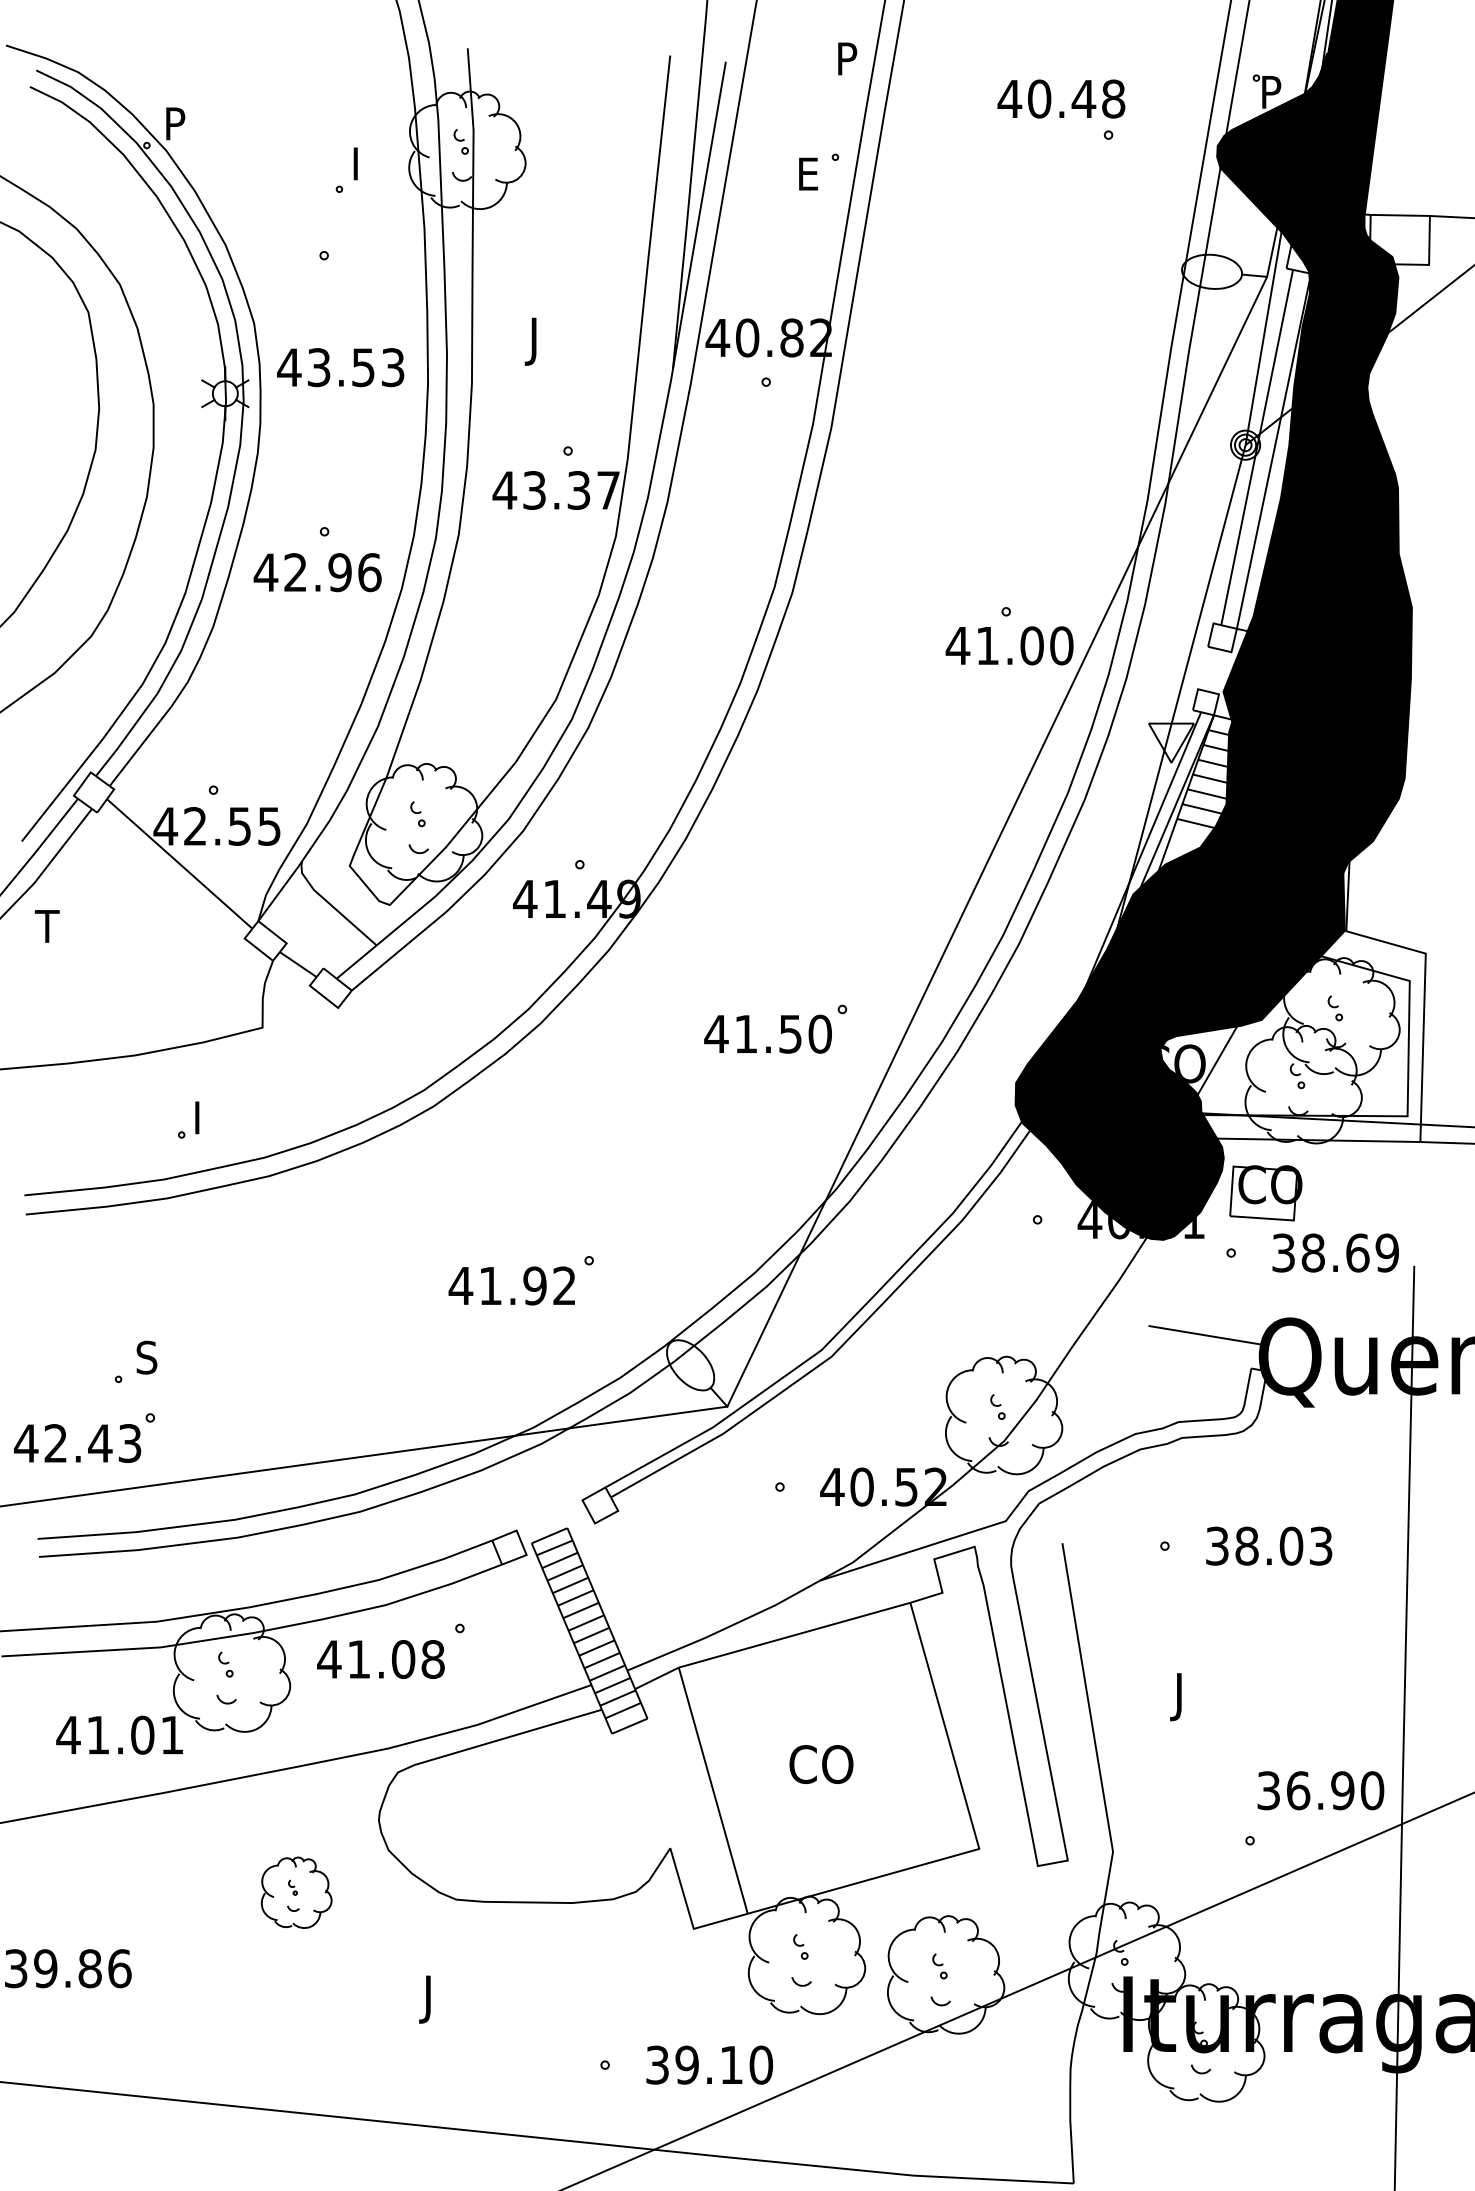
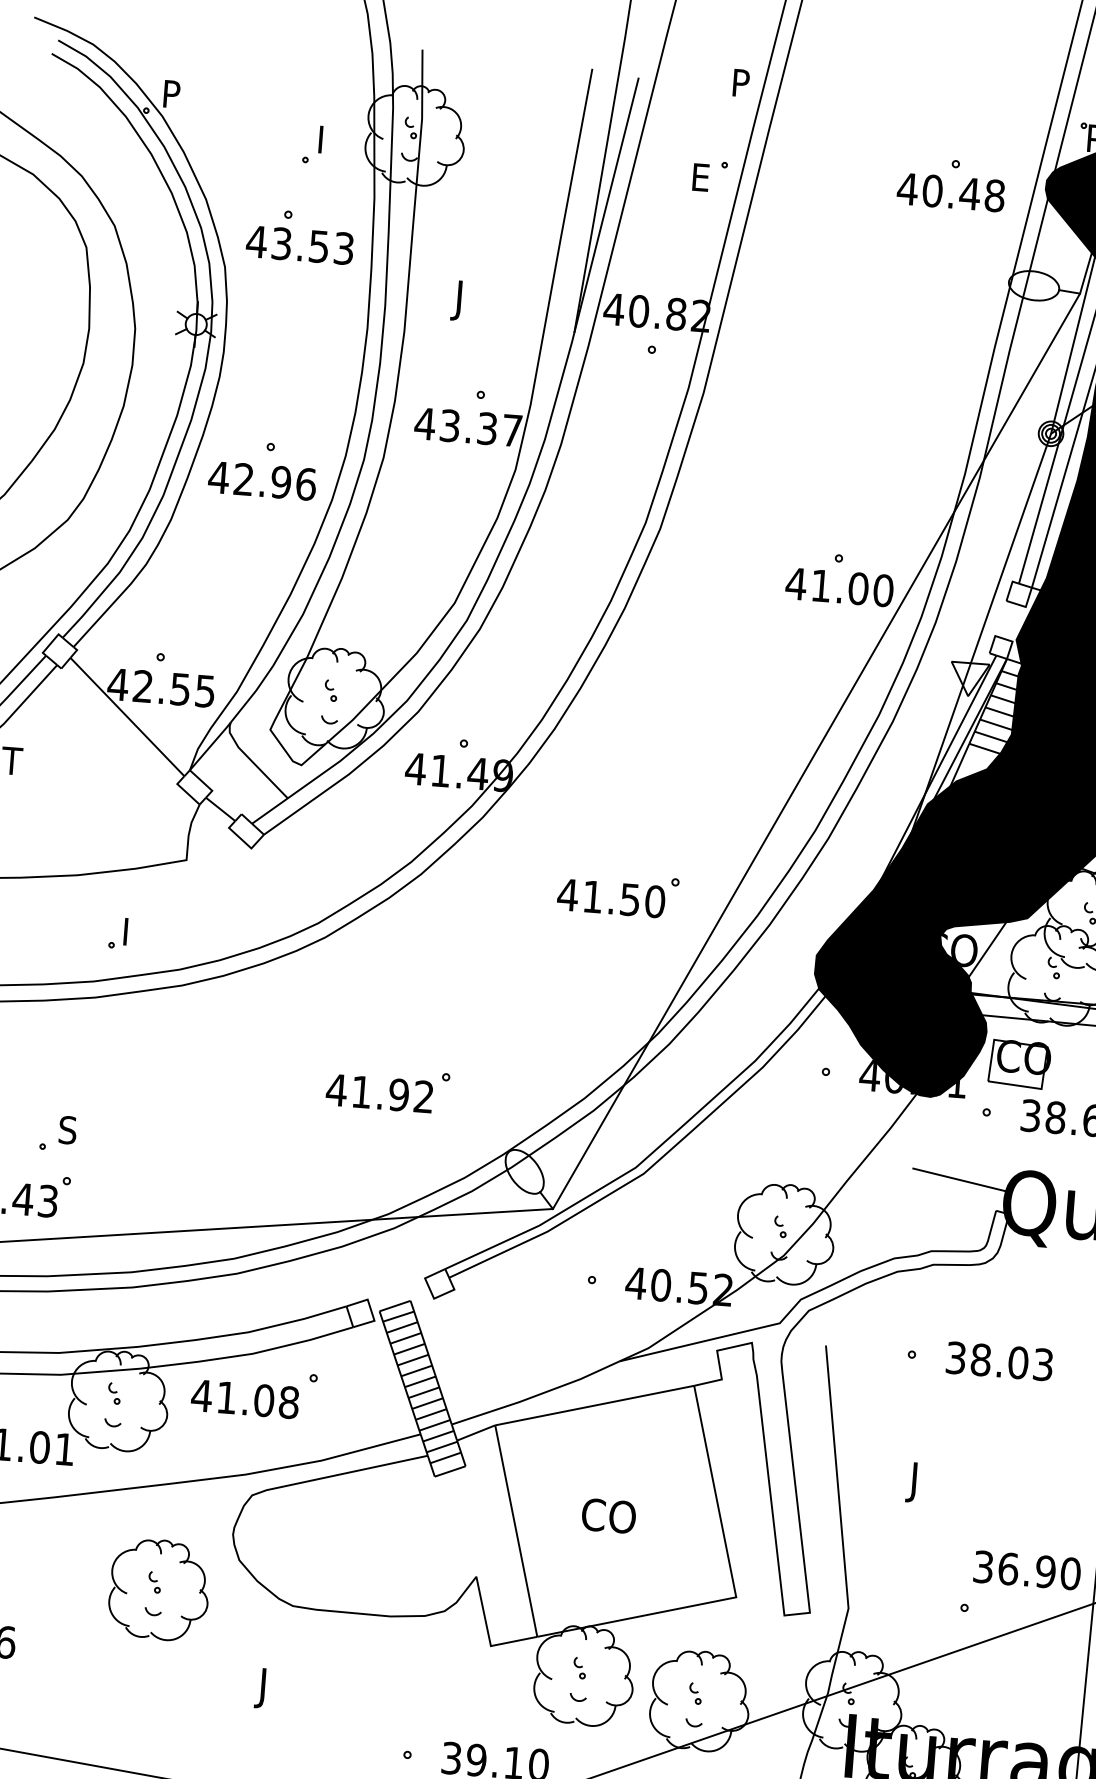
text: (1061, 98) -> (951, 192), moved
text: (340, 367) -> (299, 245), moved
part: (296, 1892) -> (159, 1589), size x1.67

